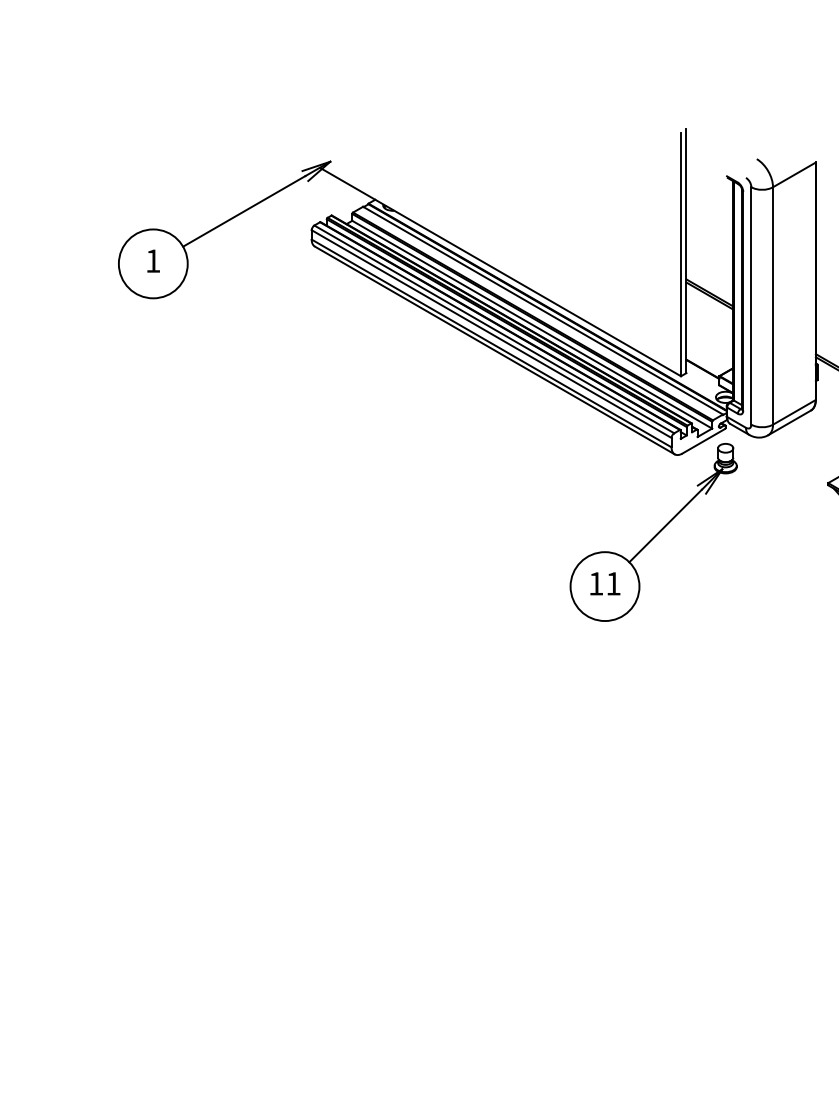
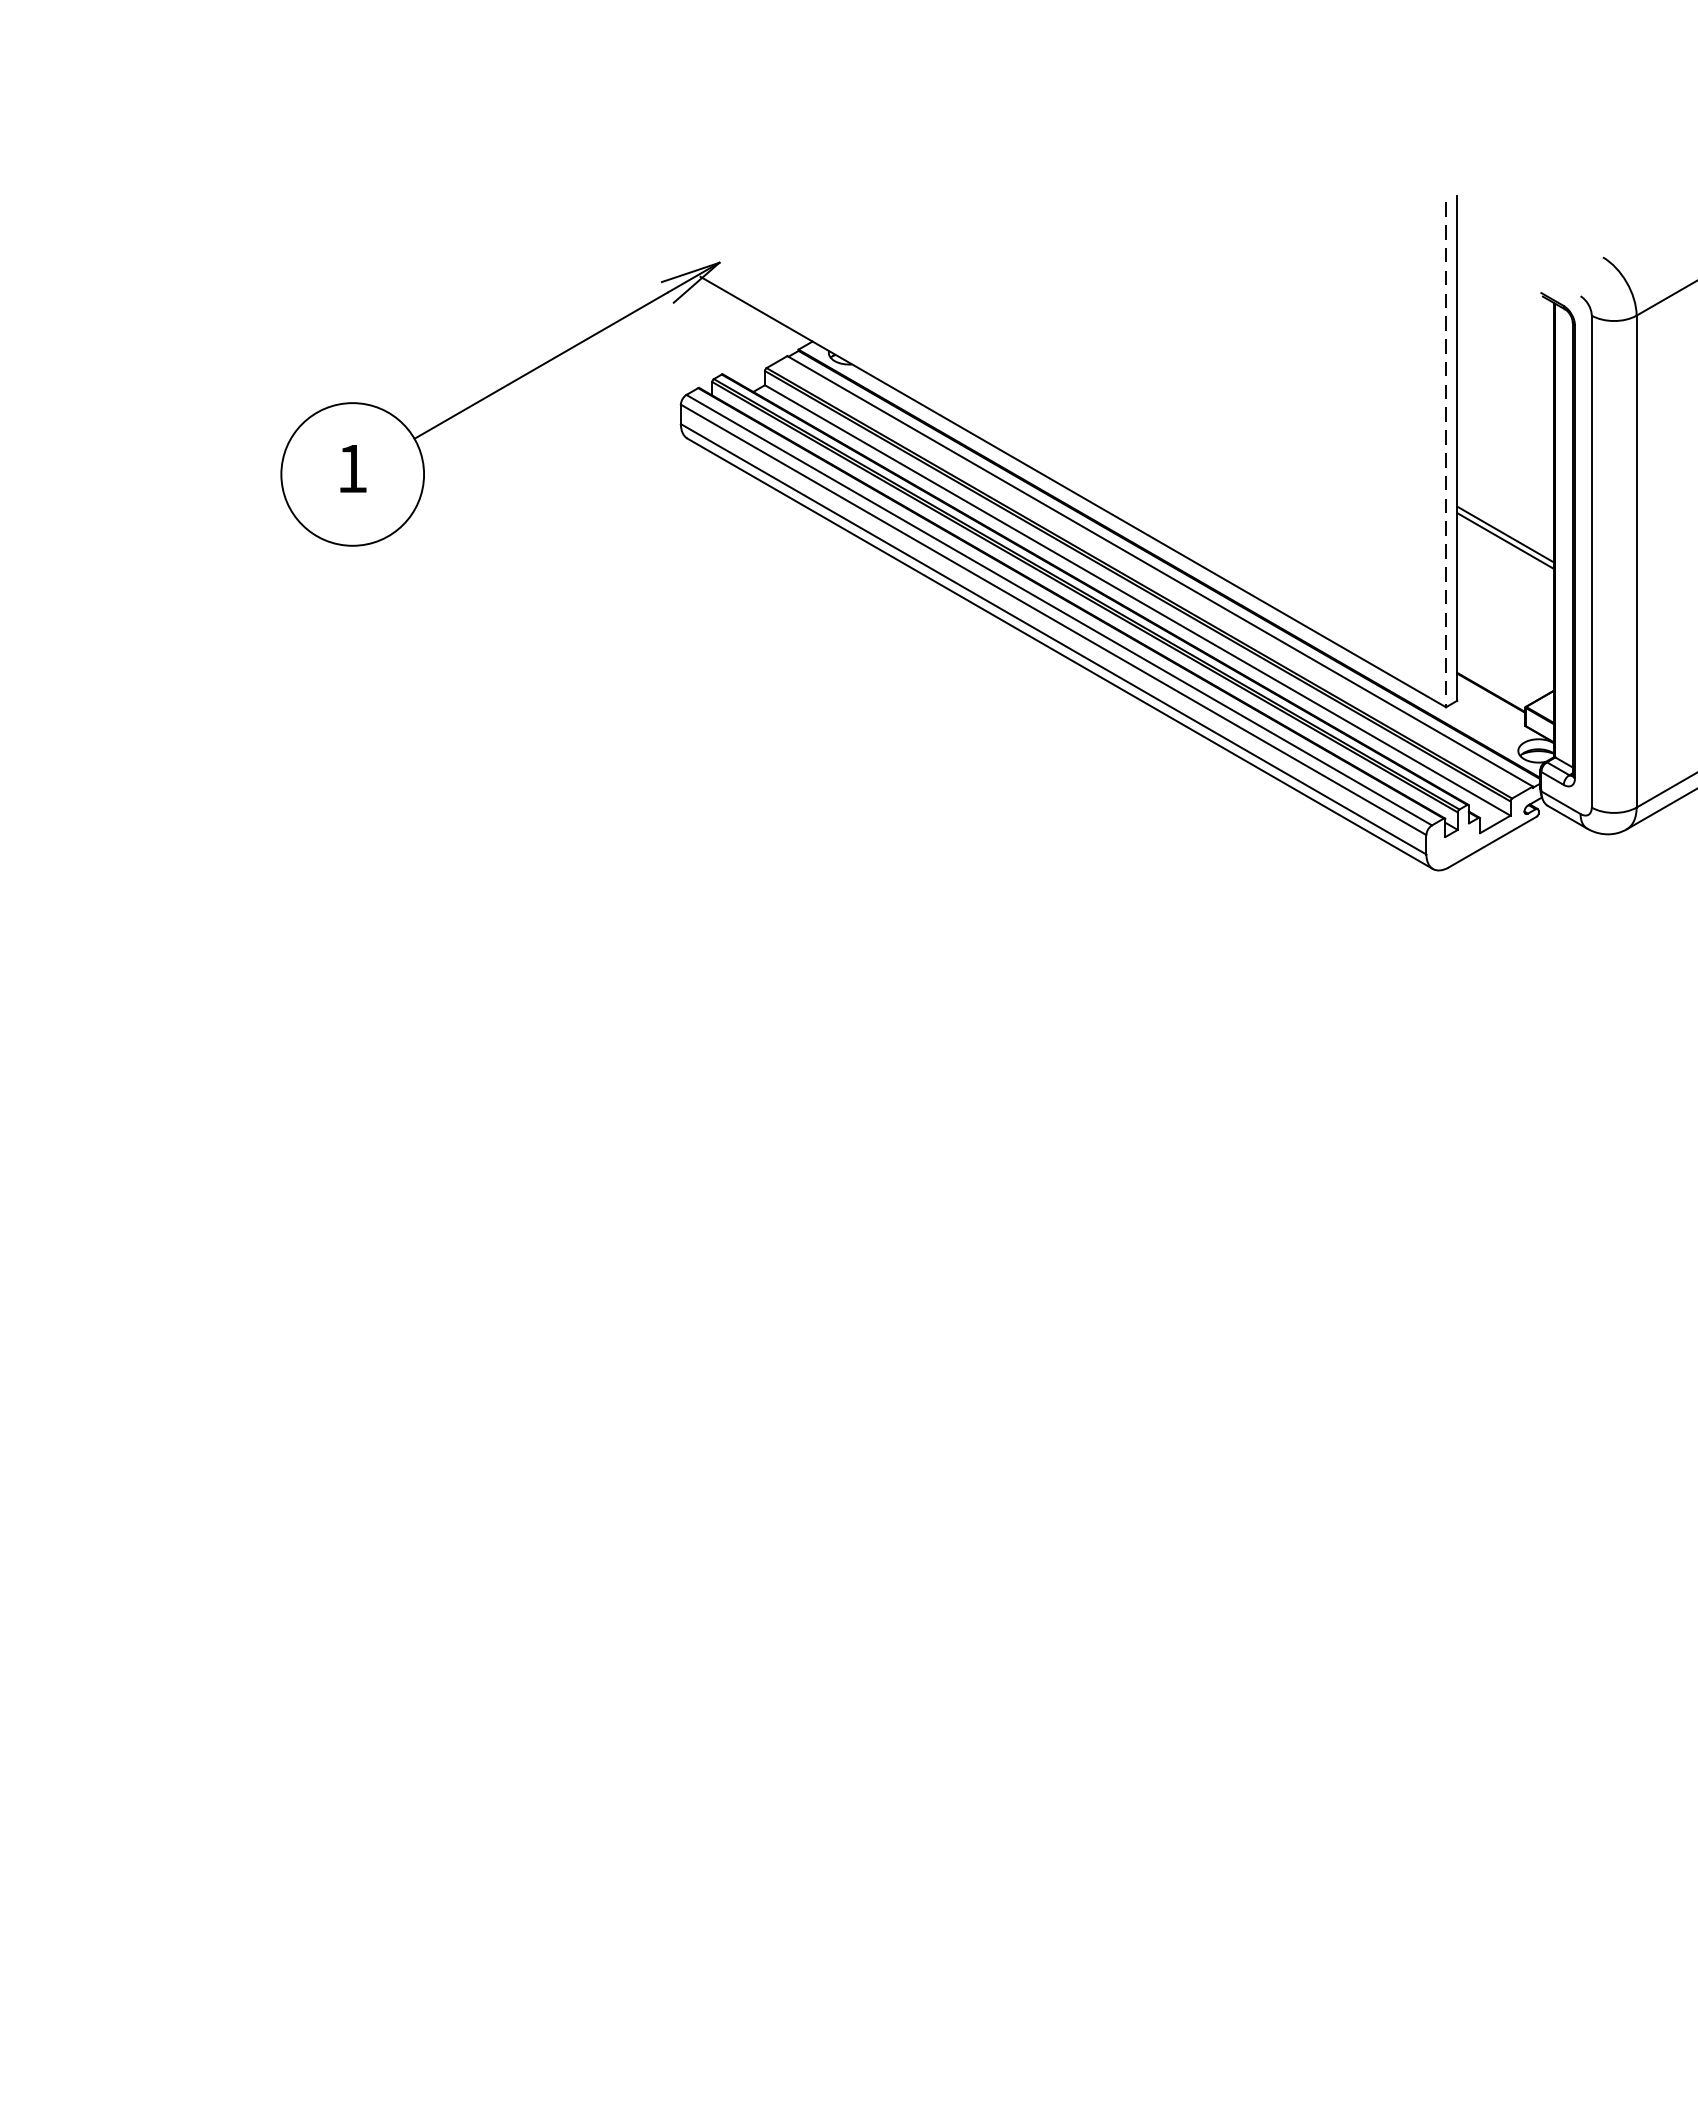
line: (681, 254) -> (1446, 454), solid -> dashed
part: (653, 532) -> (1388, 1030), removed

